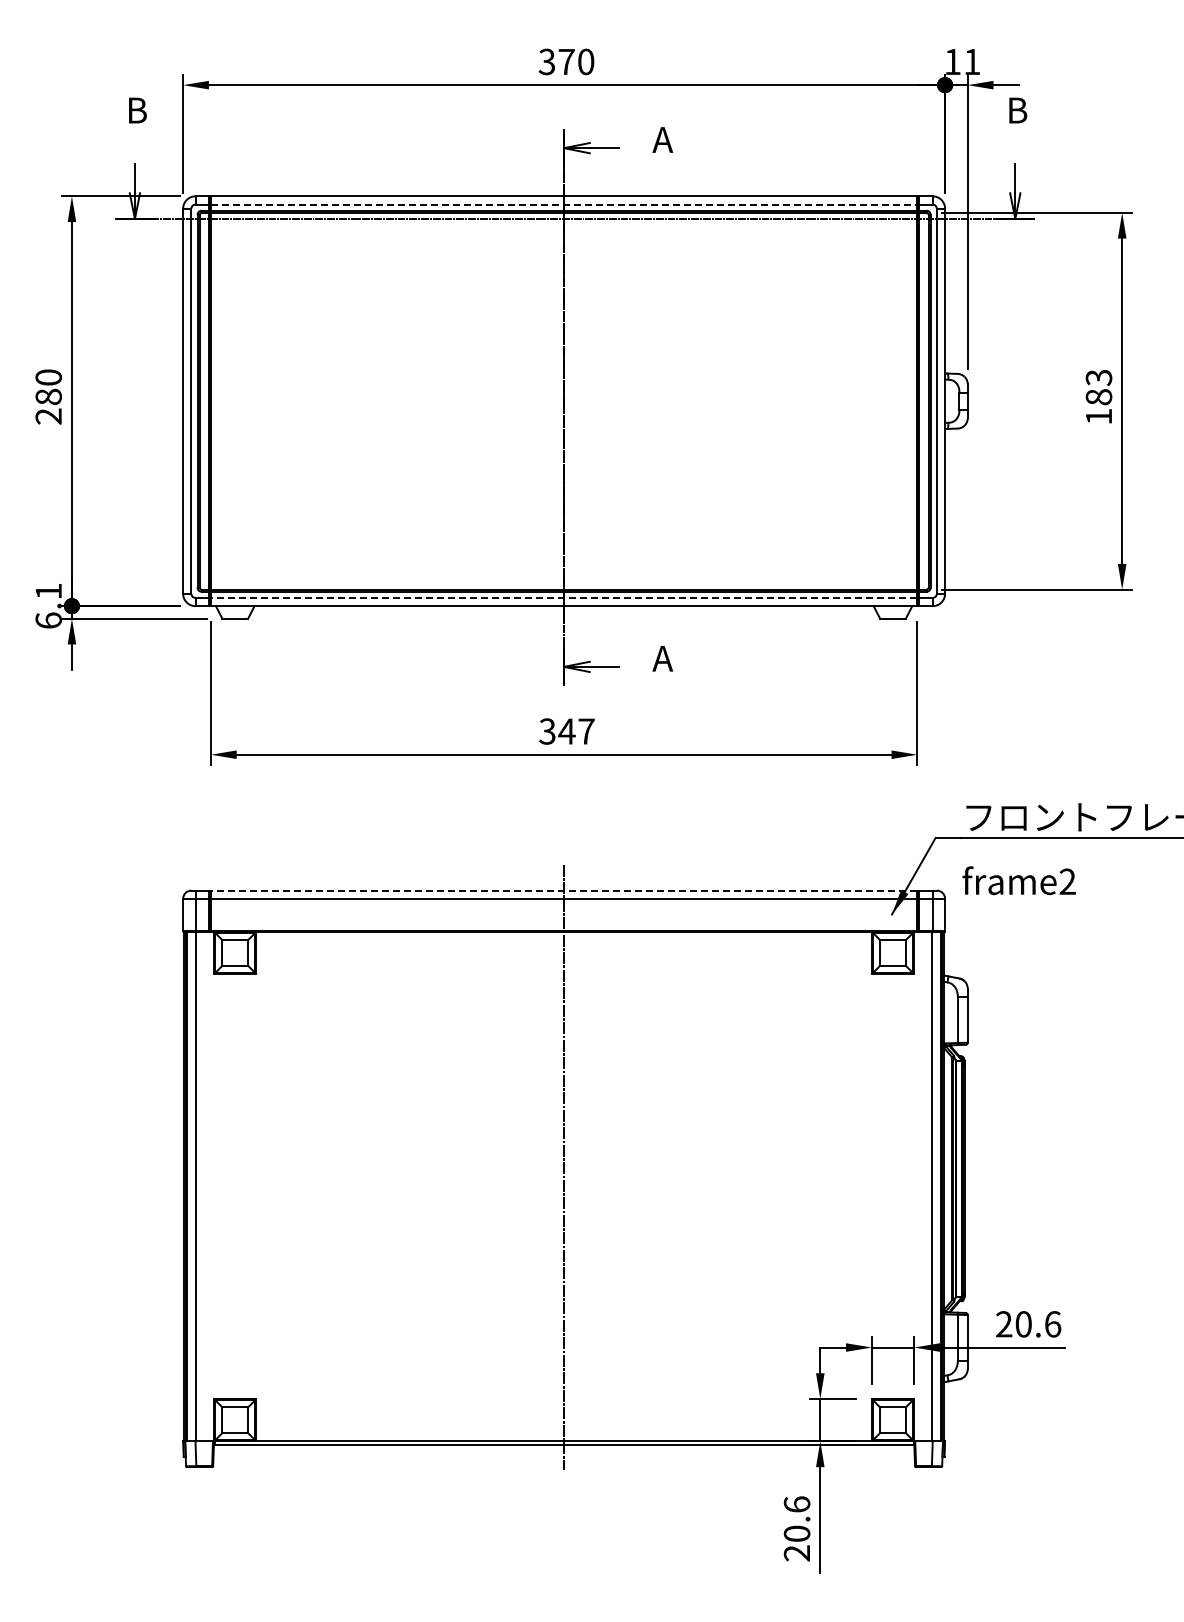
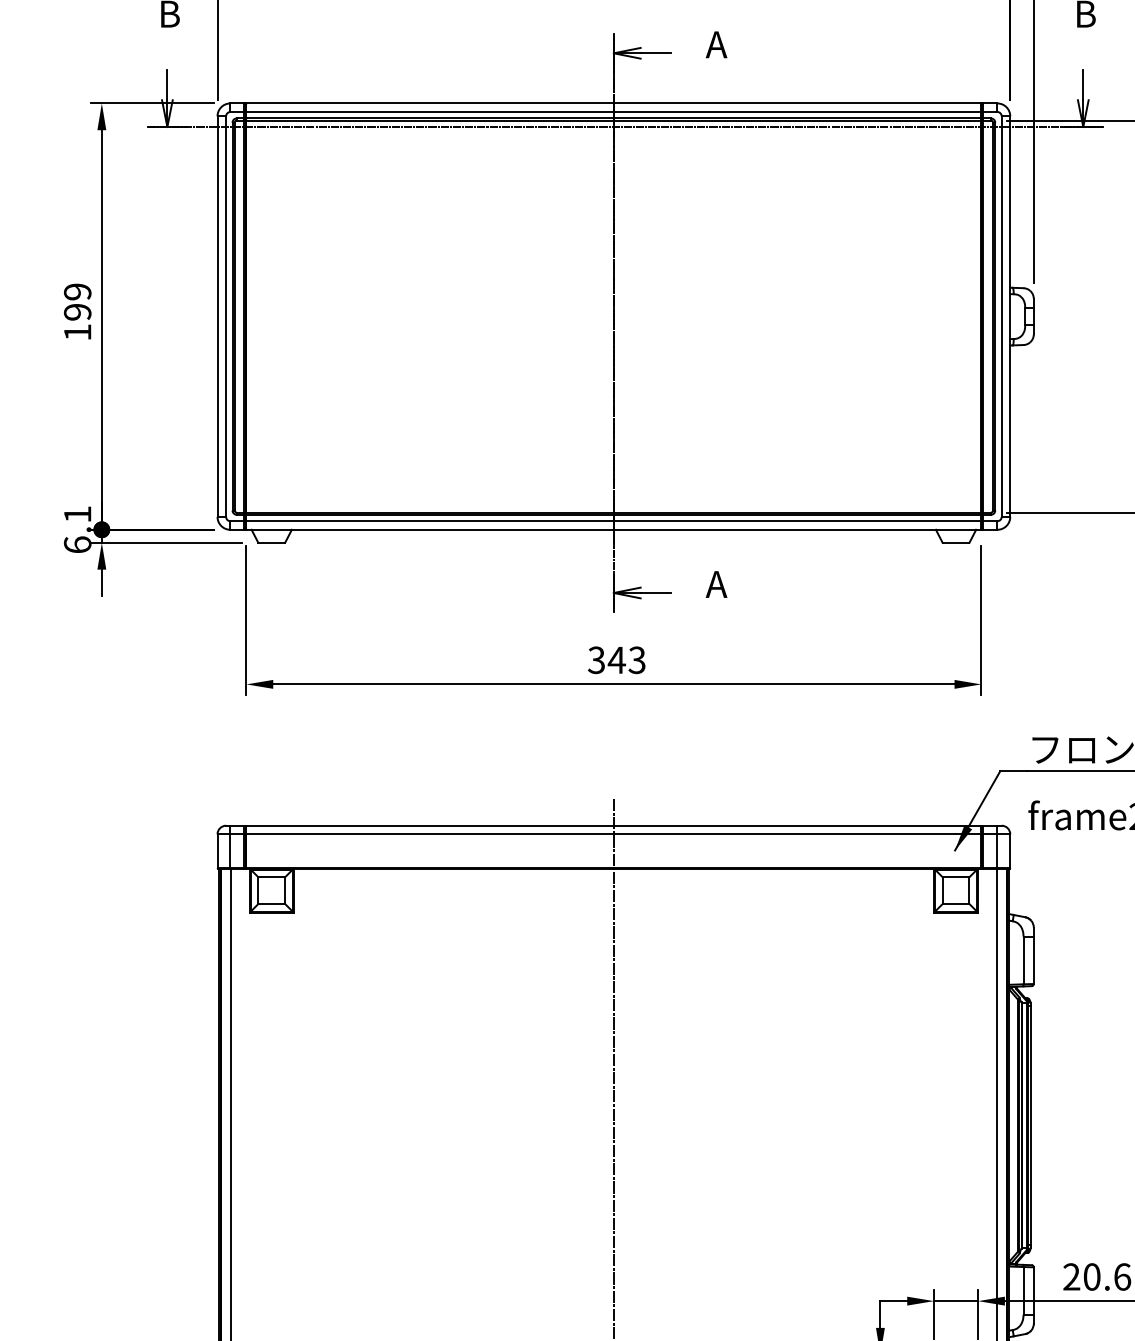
line: (564, 204) -> (614, 111), dashed -> solid
text: (48, 396) -> (77, 311), 280 -> 199
line: (563, 597) -> (613, 520), dashed -> solid
text: (586, 731) -> (637, 660), 347 -> 343
line: (563, 890) -> (613, 825), dashed -> solid

